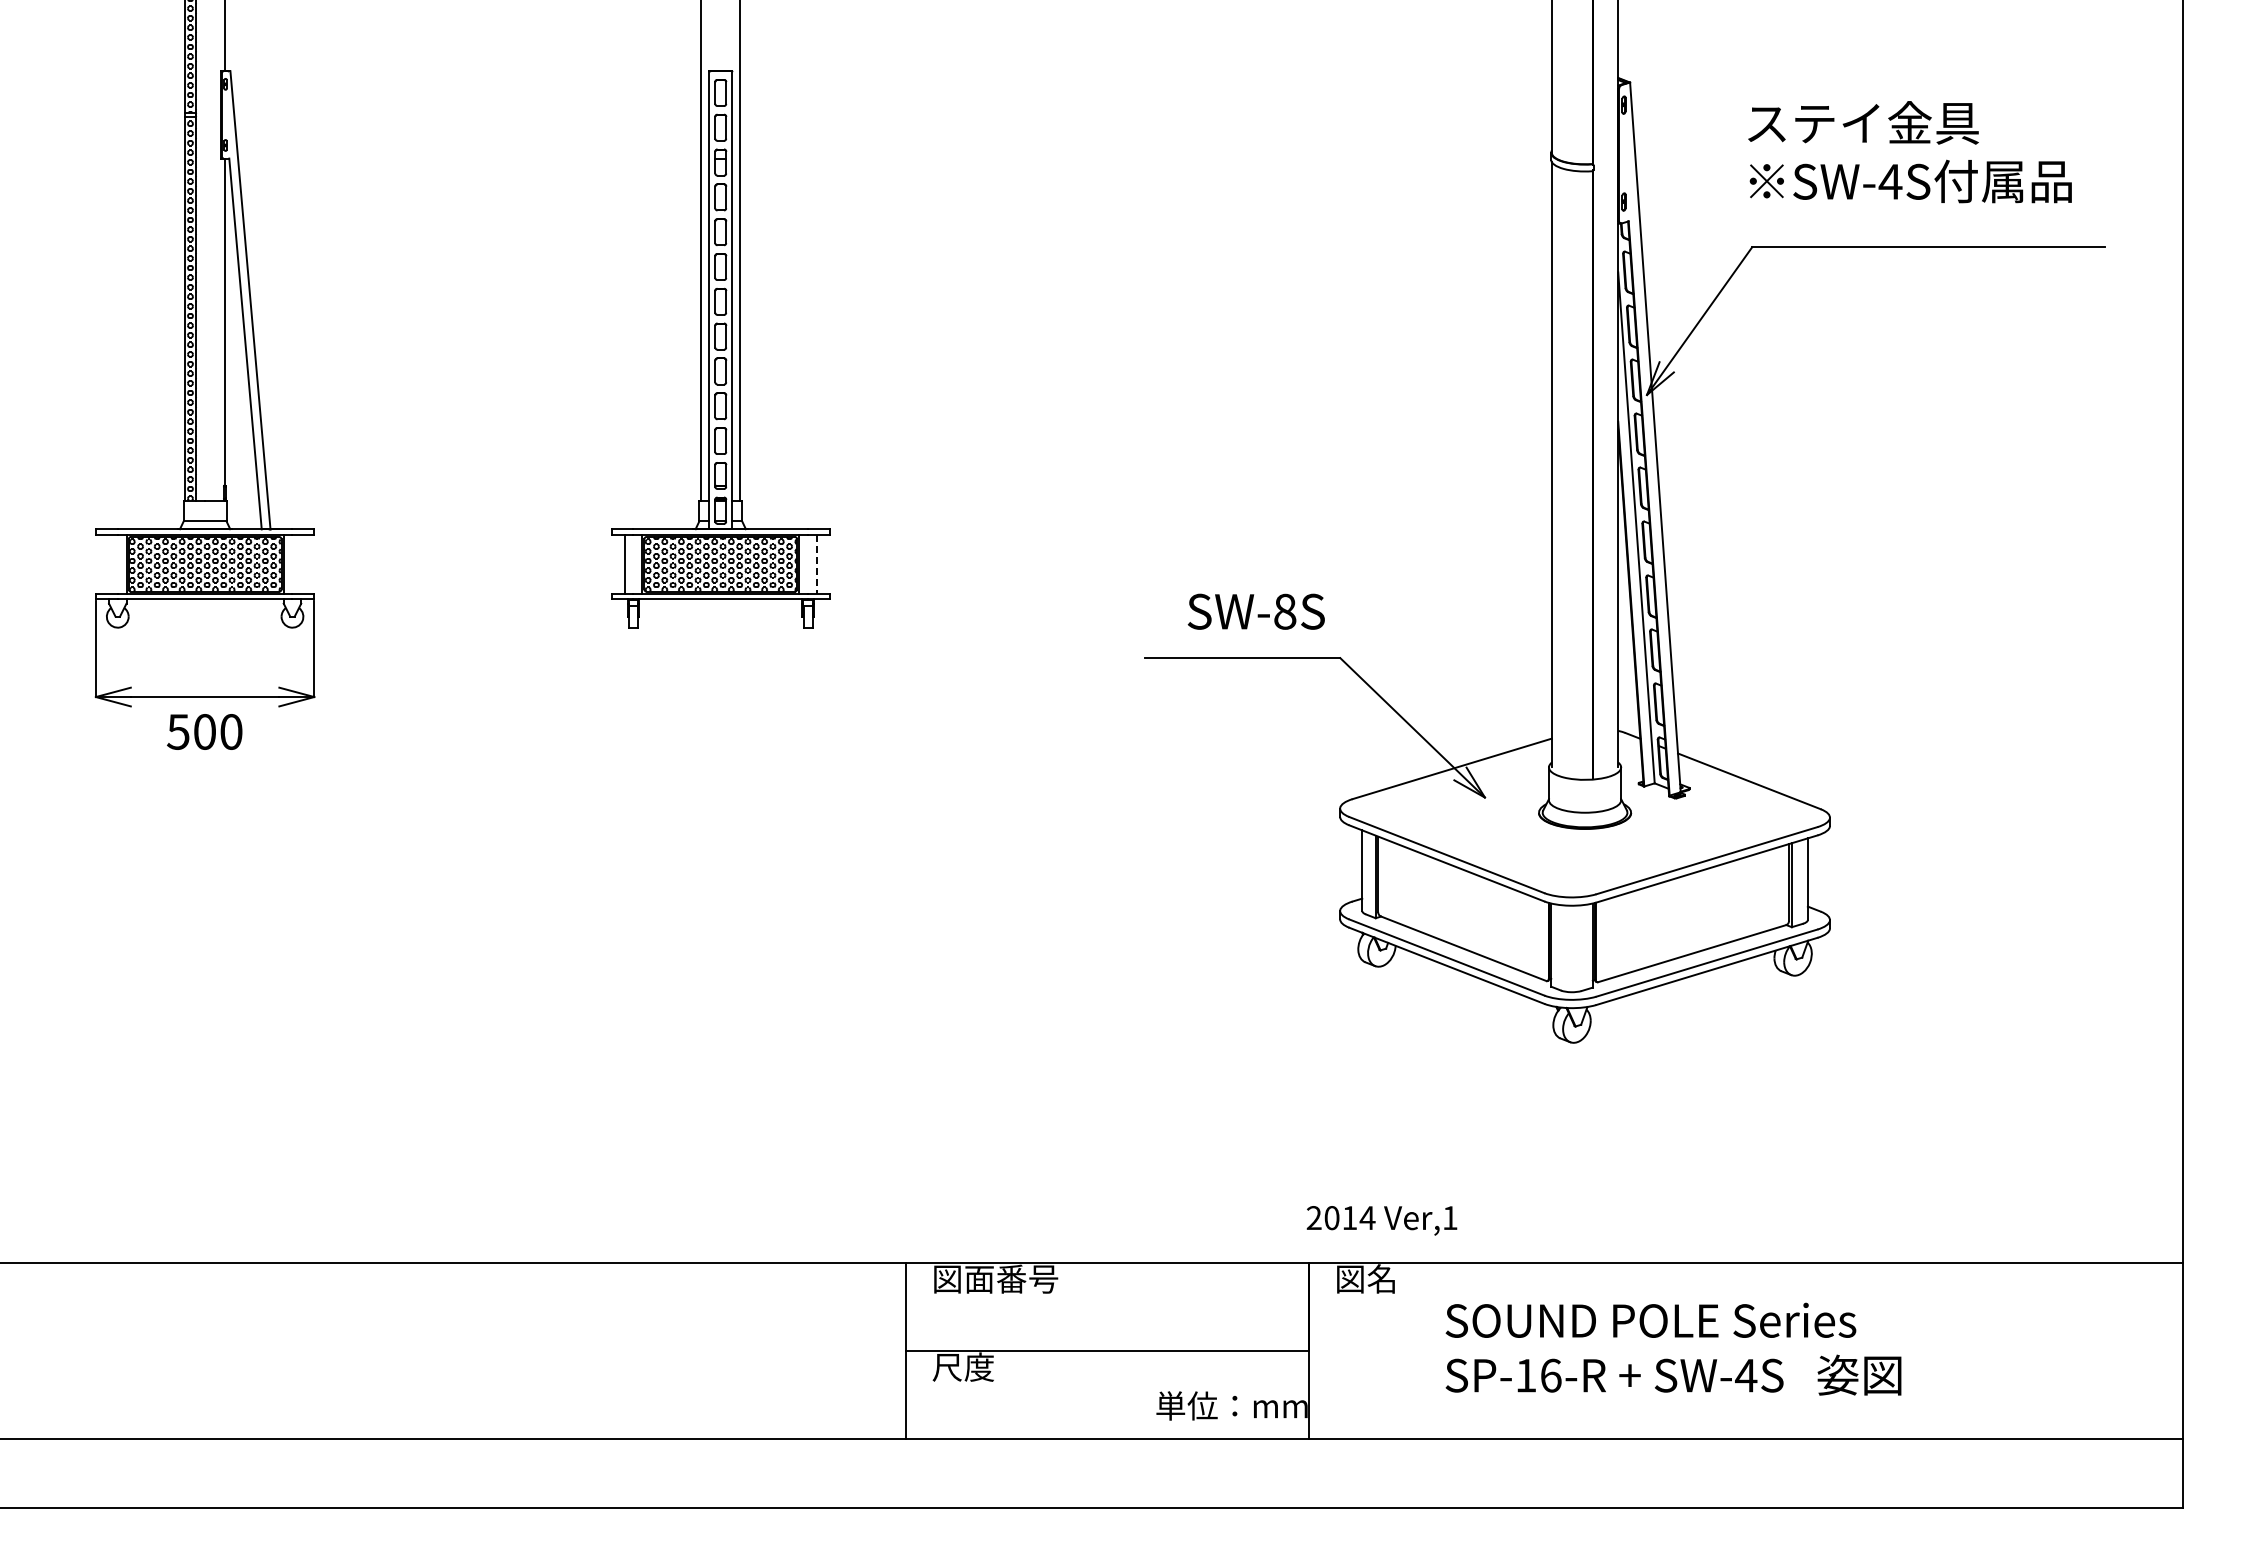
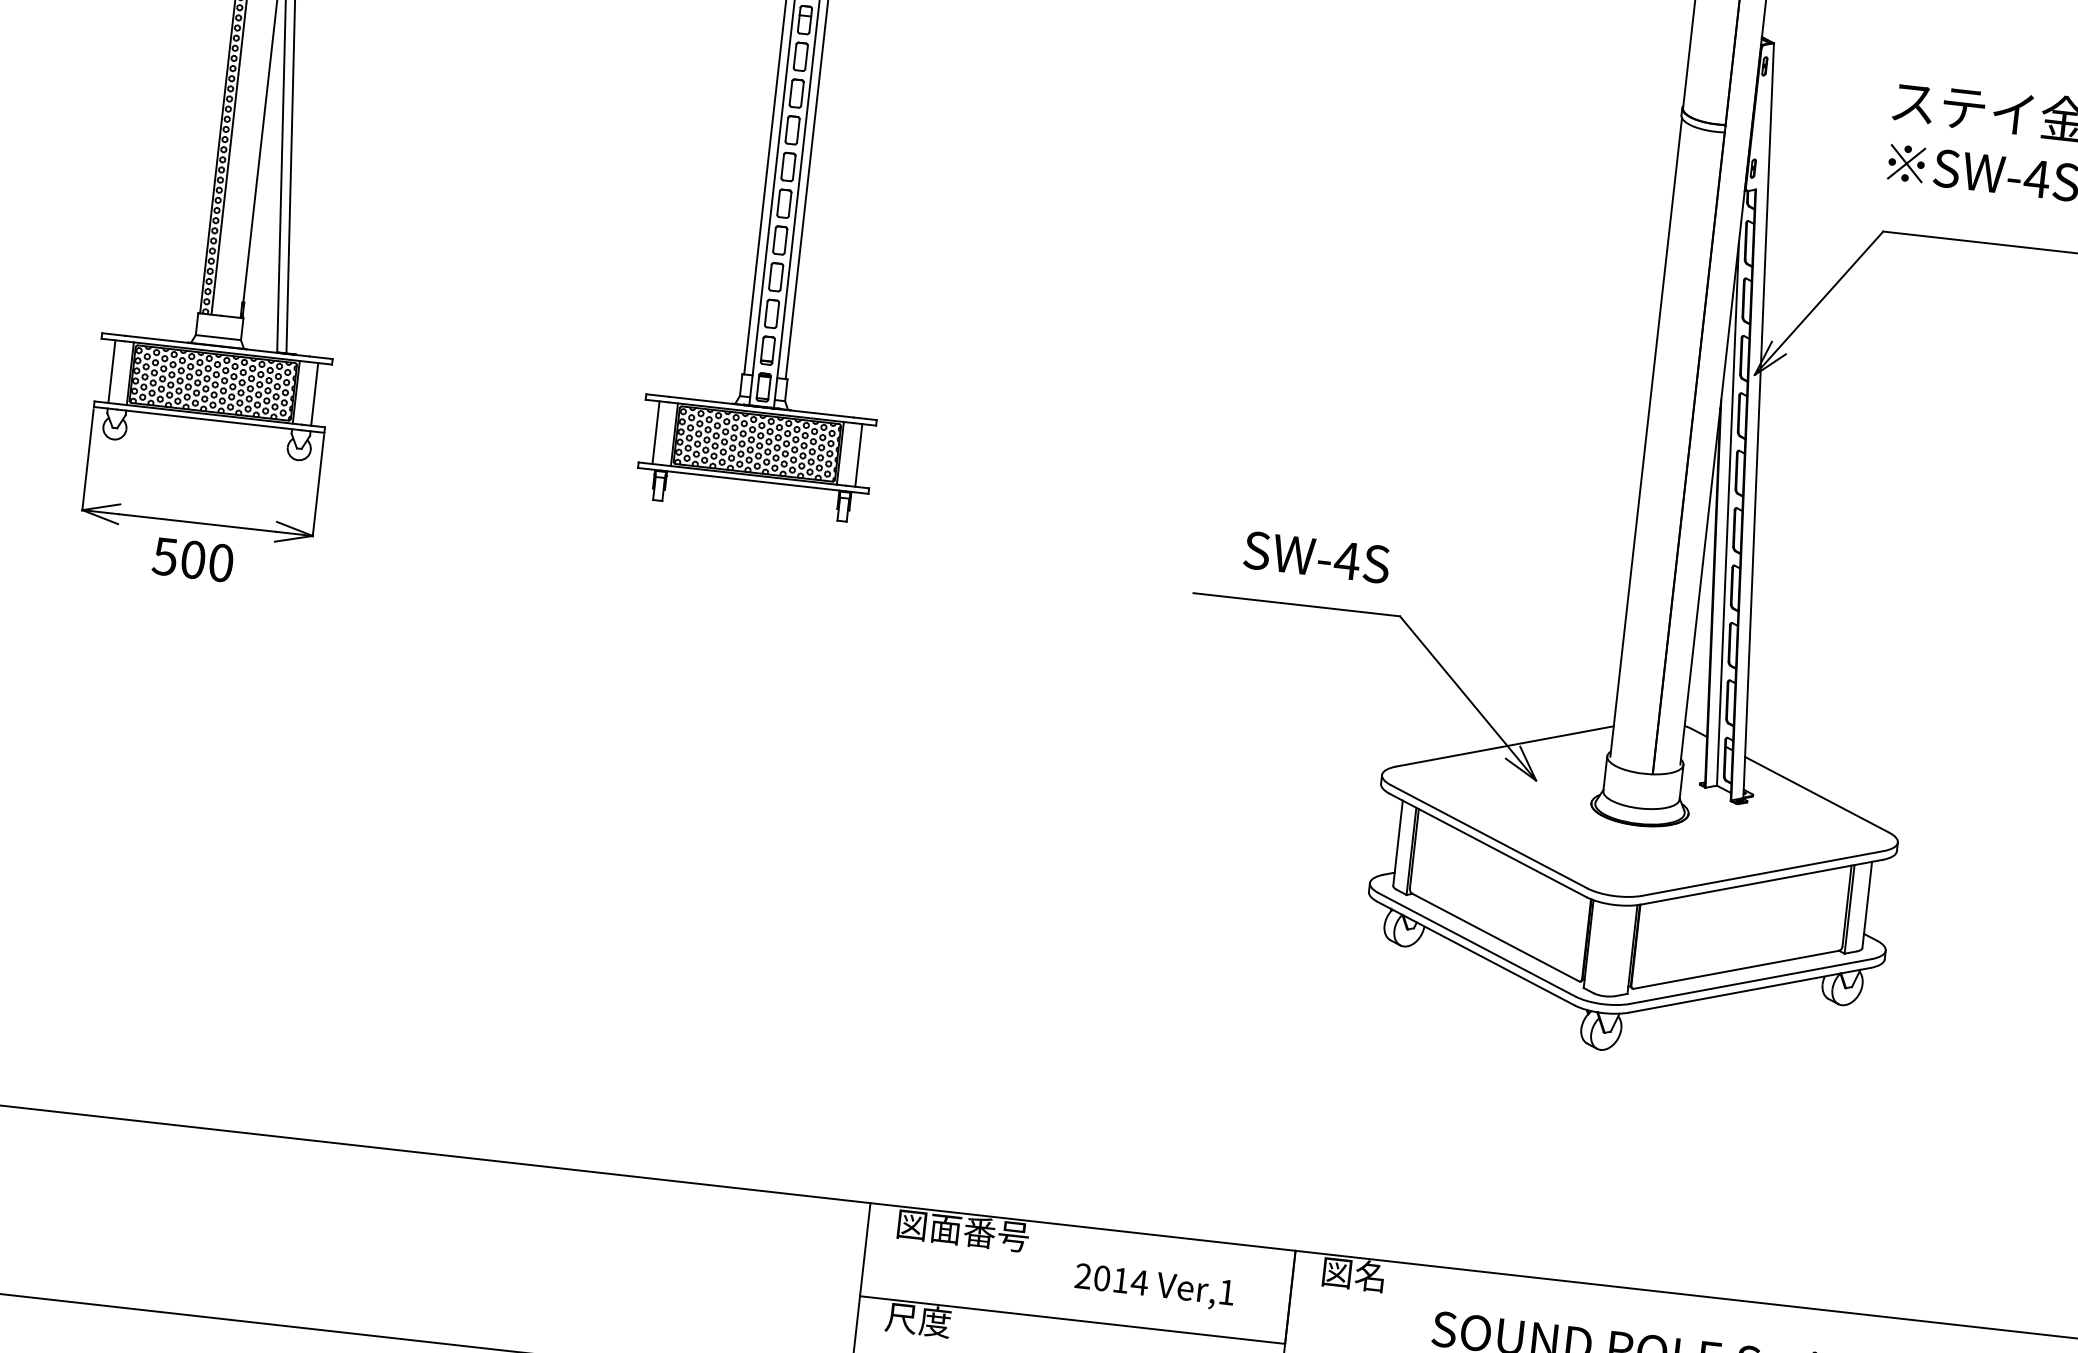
line: (109, 564) -> (112, 371), added
line: (301, 564) -> (314, 394), added
line: (816, 564) -> (858, 455), dashed -> solid
text: (1285, 611) -> (1347, 560), SW-8S -> SW-4S
text: (1381, 1220) -> (1154, 1286), moved

